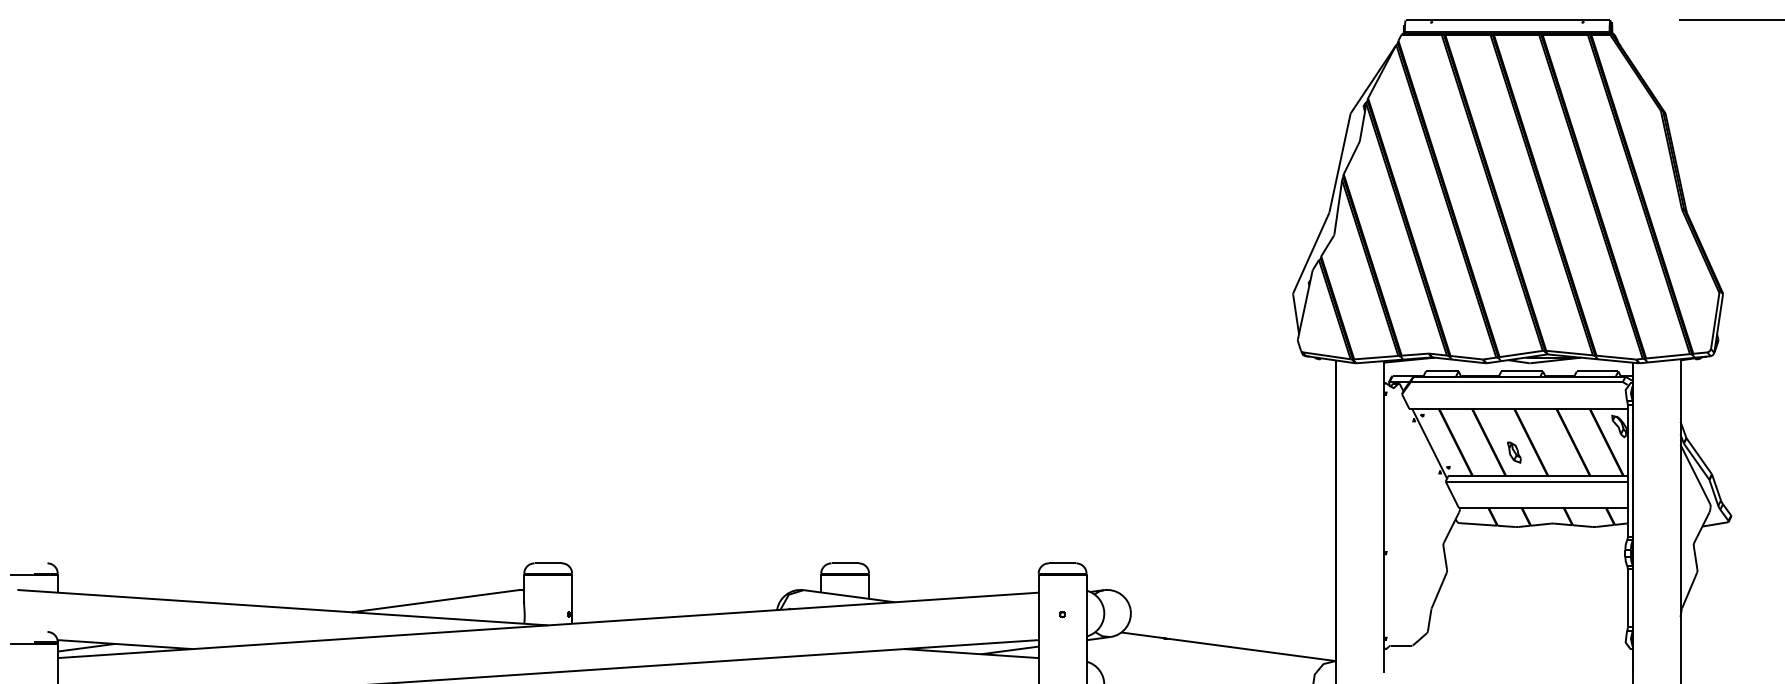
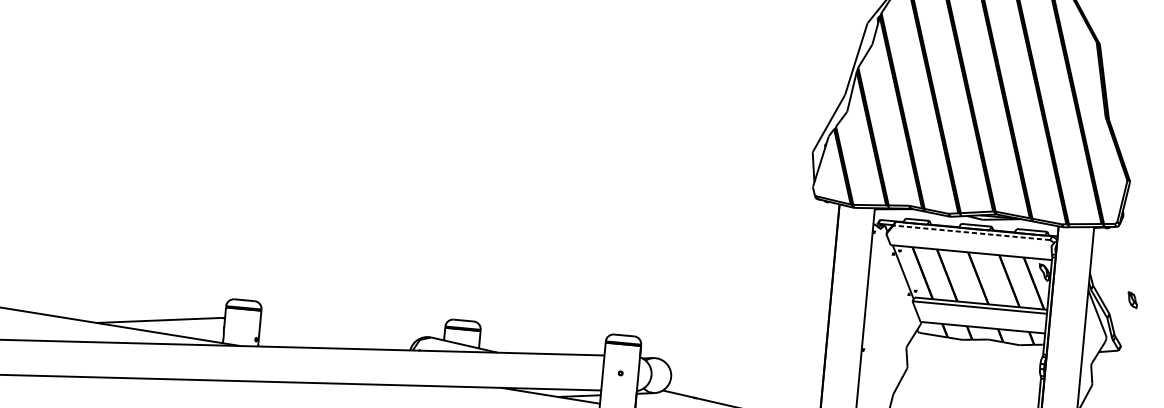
line: (1516, 382) -> (971, 233), solid -> dashed
part: (1514, 452) -> (1132, 300), moved

